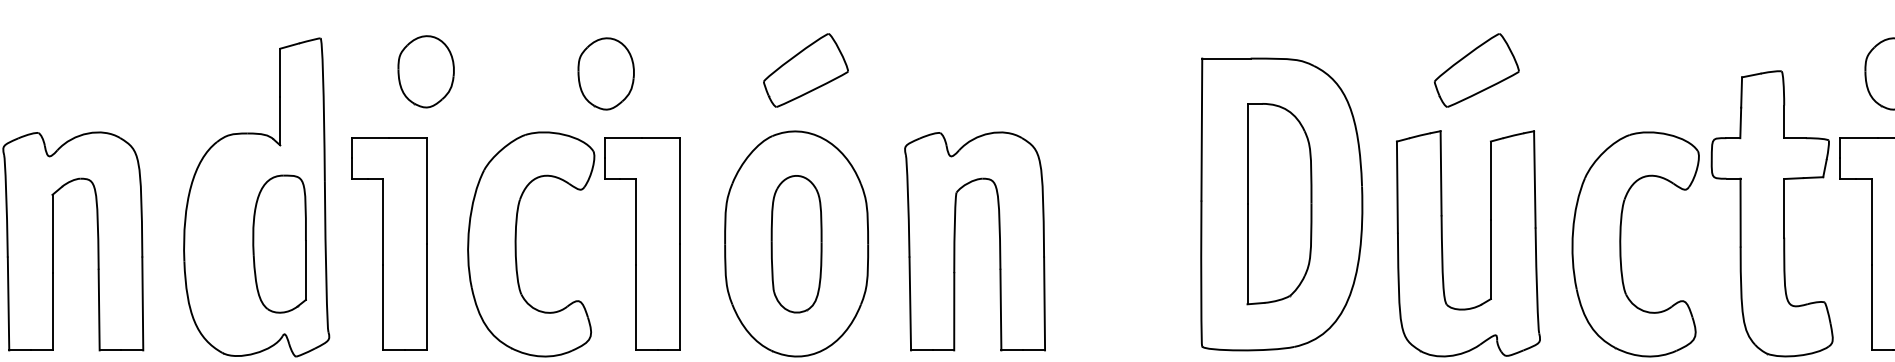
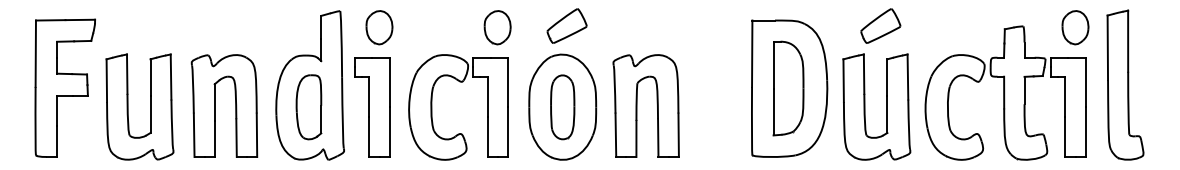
part: (426, 71) -> (379, 27), moved
part: (605, 73) -> (497, 27), moved
part: (278, 244) -> (308, 107), moved

